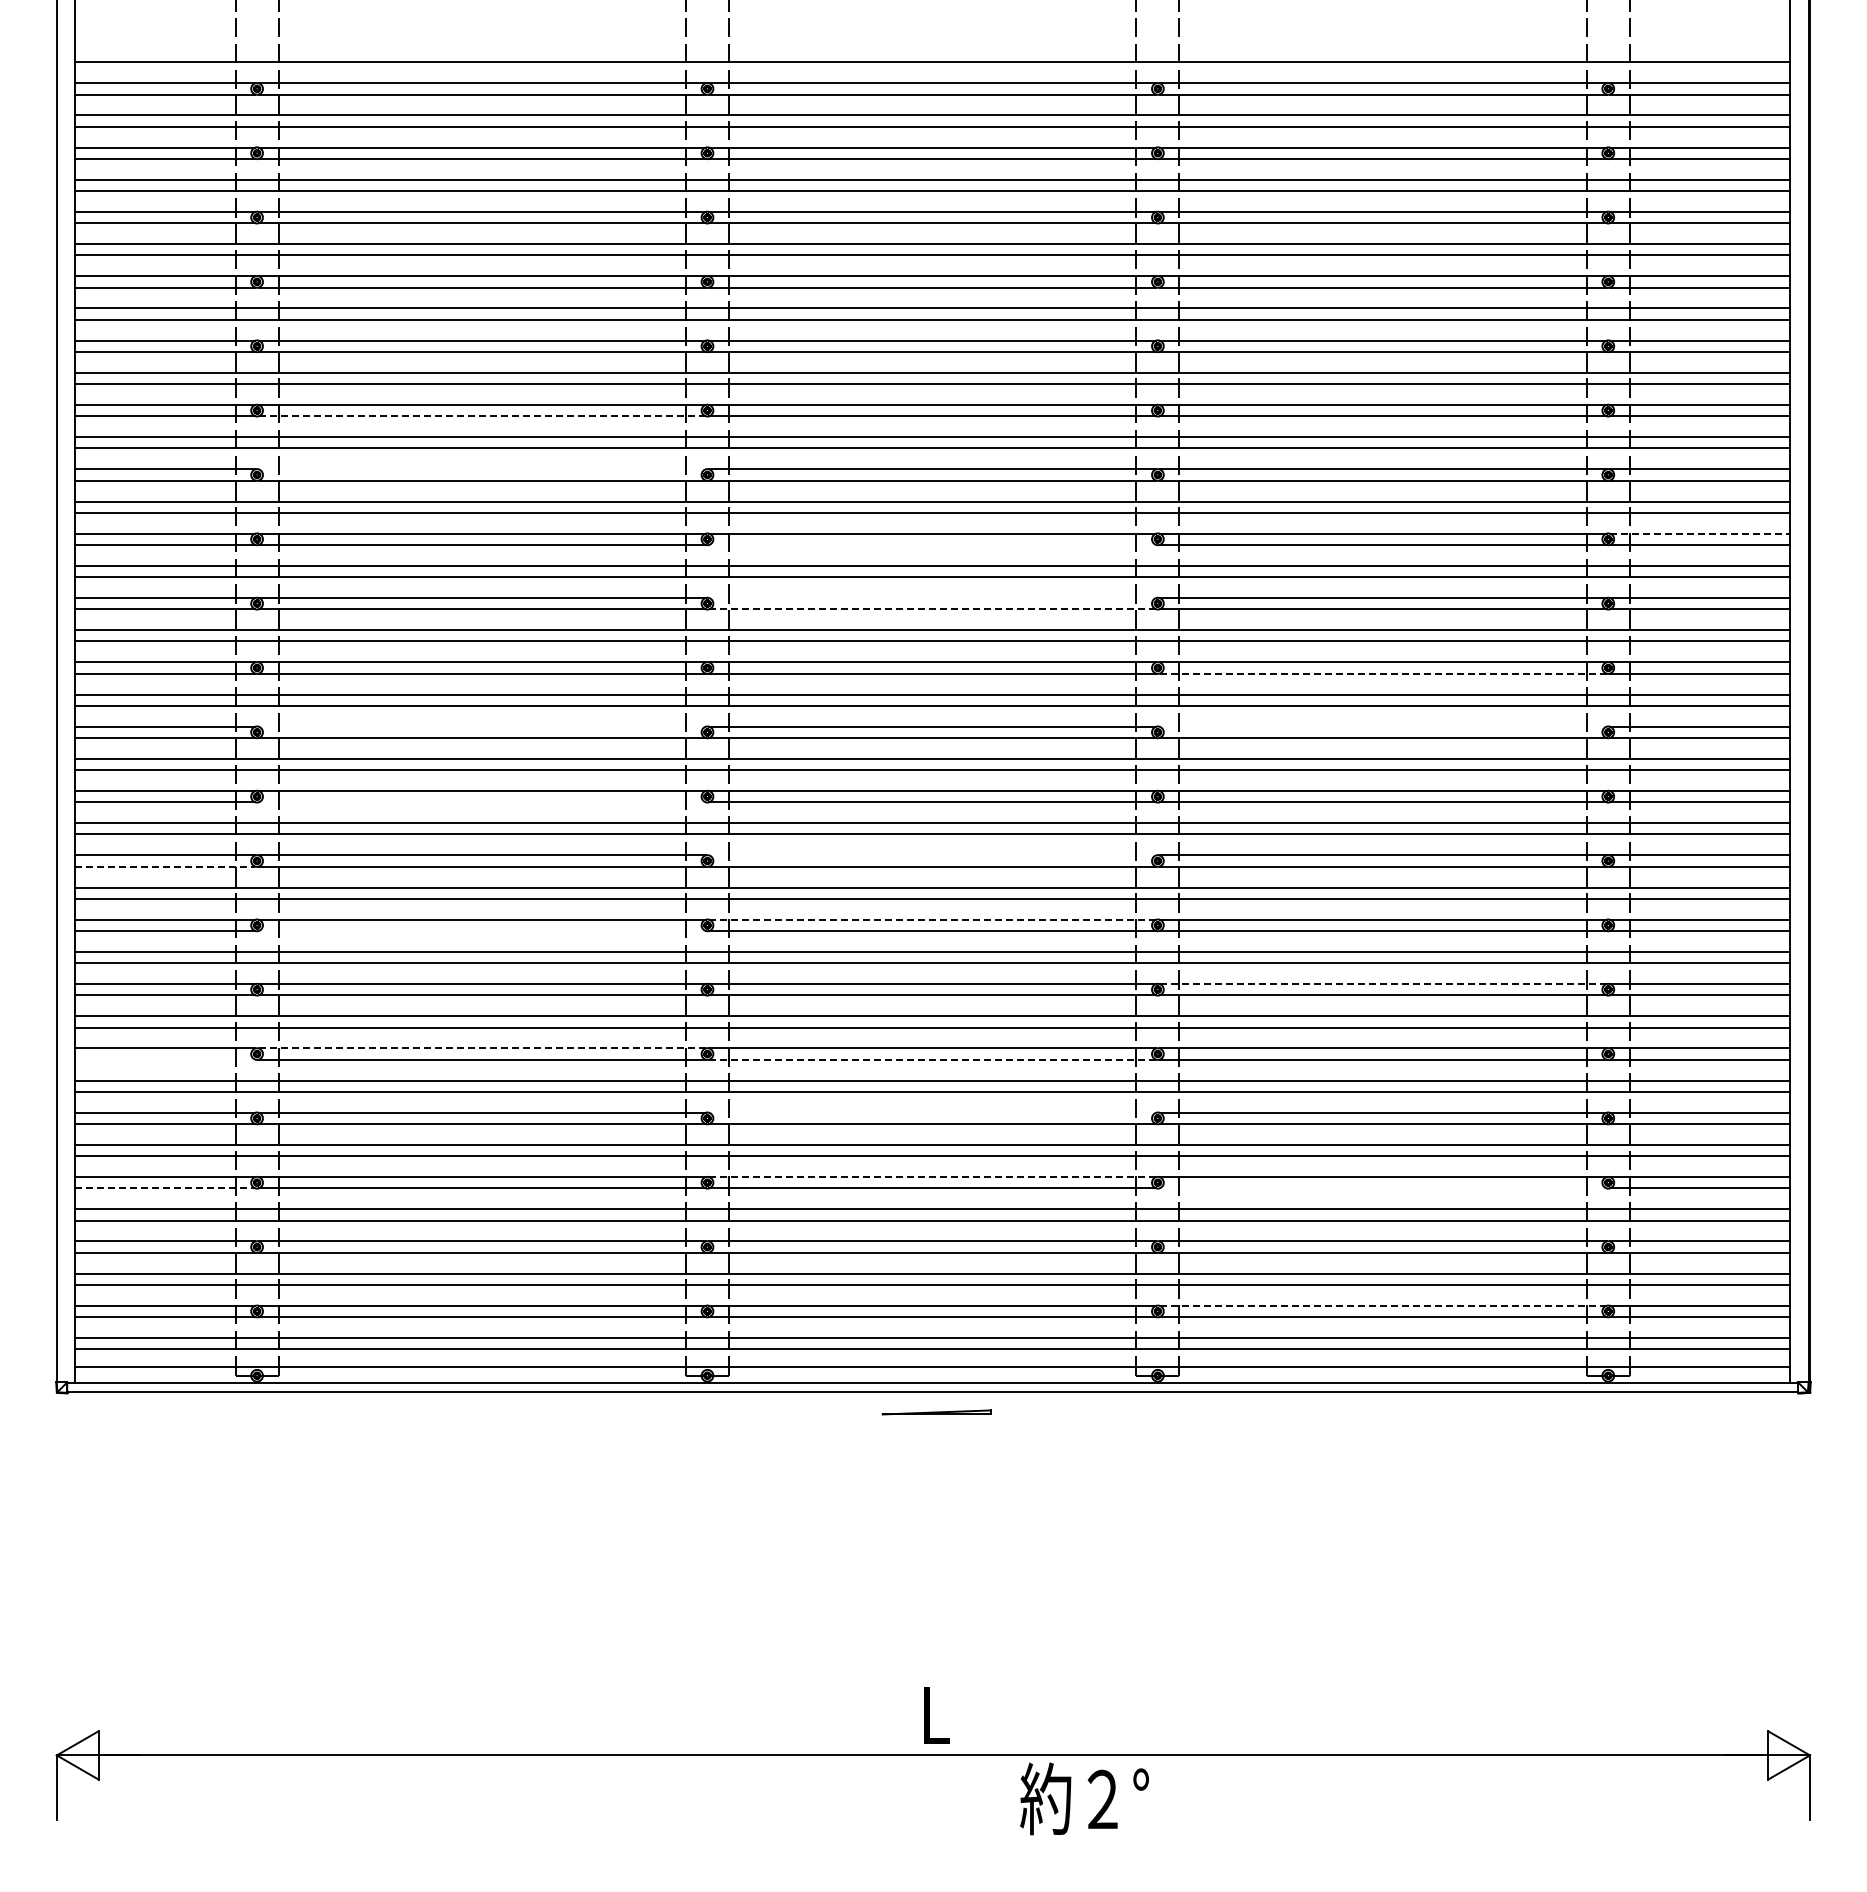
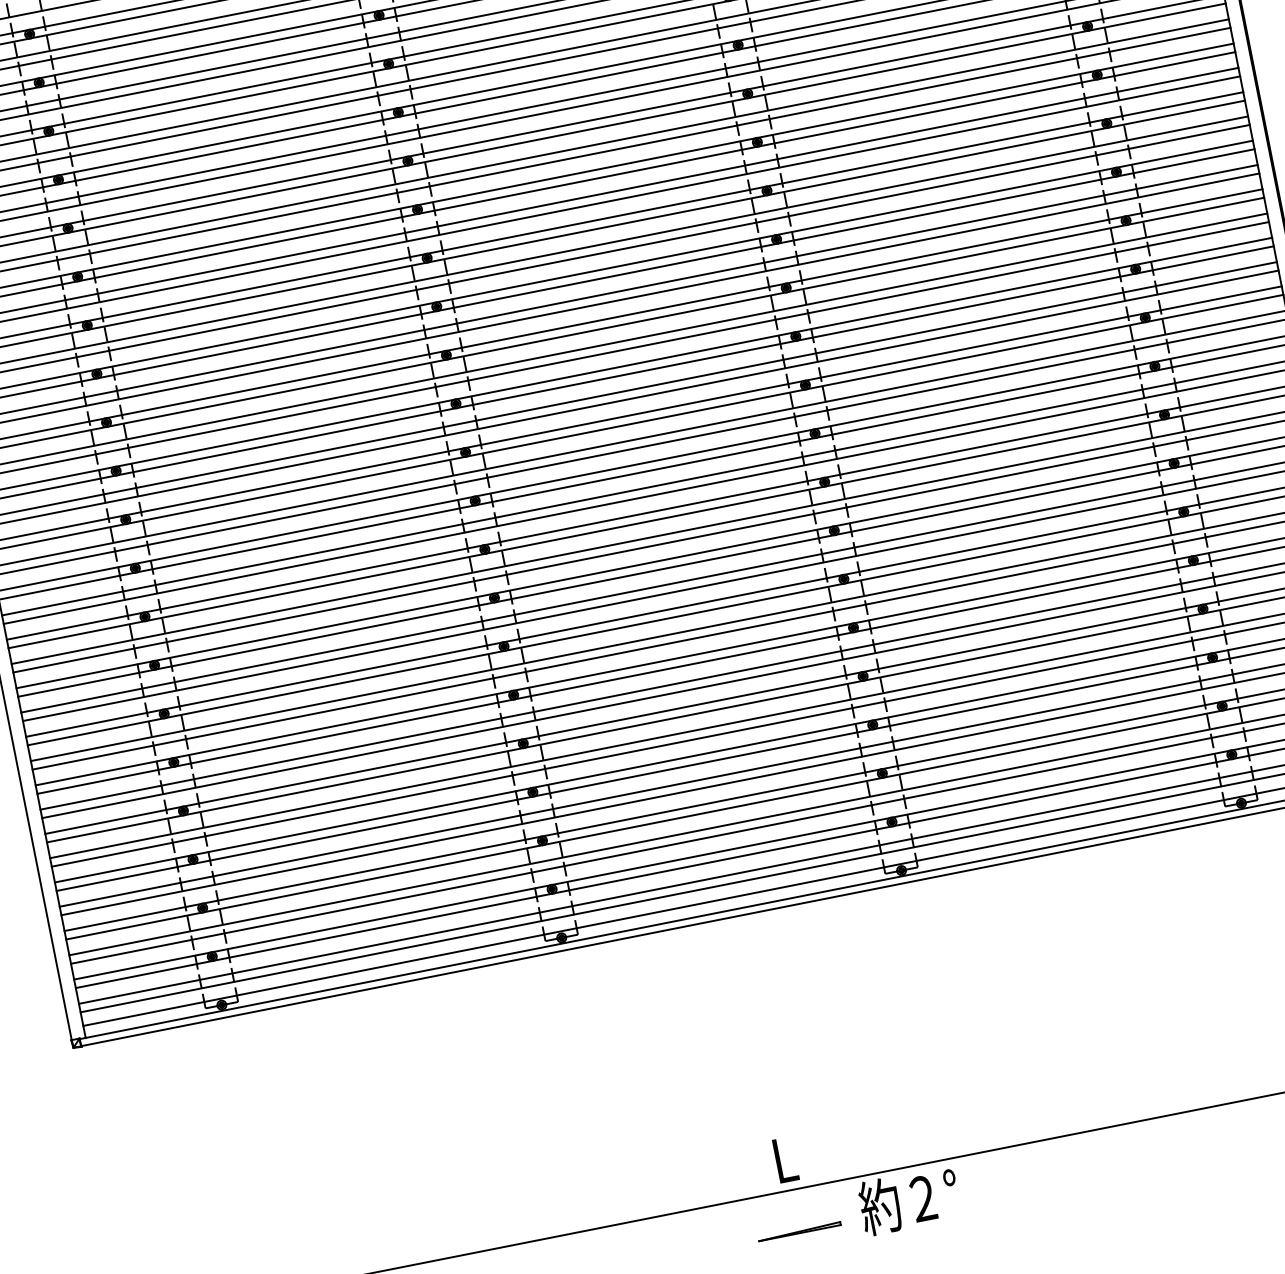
line: (482, 416) -> (248, 247), dashed -> solid
line: (481, 469) -> (255, 287), added
line: (1700, 533) -> (1185, 153), dashed -> solid
line: (932, 544) -> (607, 277), added
line: (932, 598) -> (615, 317), added
line: (932, 609) -> (617, 326), dashed -> solid
line: (1383, 673) -> (966, 306), dashed -> solid
line: (481, 726) -> (294, 481), added
line: (1382, 726) -> (974, 347), added
line: (481, 802) -> (305, 539), added
line: (932, 855) -> (653, 511), added
line: (165, 866) -> (76, 634), dashed -> solid
line: (932, 919) -> (663, 559), dashed -> solid
line: (481, 931) -> (324, 636), added
line: (1383, 984) -> (1013, 541), dashed -> solid
line: (482, 1048) -> (343, 724), dashed -> solid
line: (165, 1059) -> (105, 780), added
line: (932, 1059) -> (684, 665), dashed -> solid
line: (932, 1112) -> (692, 705), added
line: (932, 1177) -> (701, 754), dashed -> solid
line: (165, 1188) -> (124, 877), dashed -> solid
line: (1382, 1188) -> (1043, 695), added
line: (1383, 1305) -> (1061, 783), dashed -> solid
part: (936, 1412) -> (799, 1231), moved

